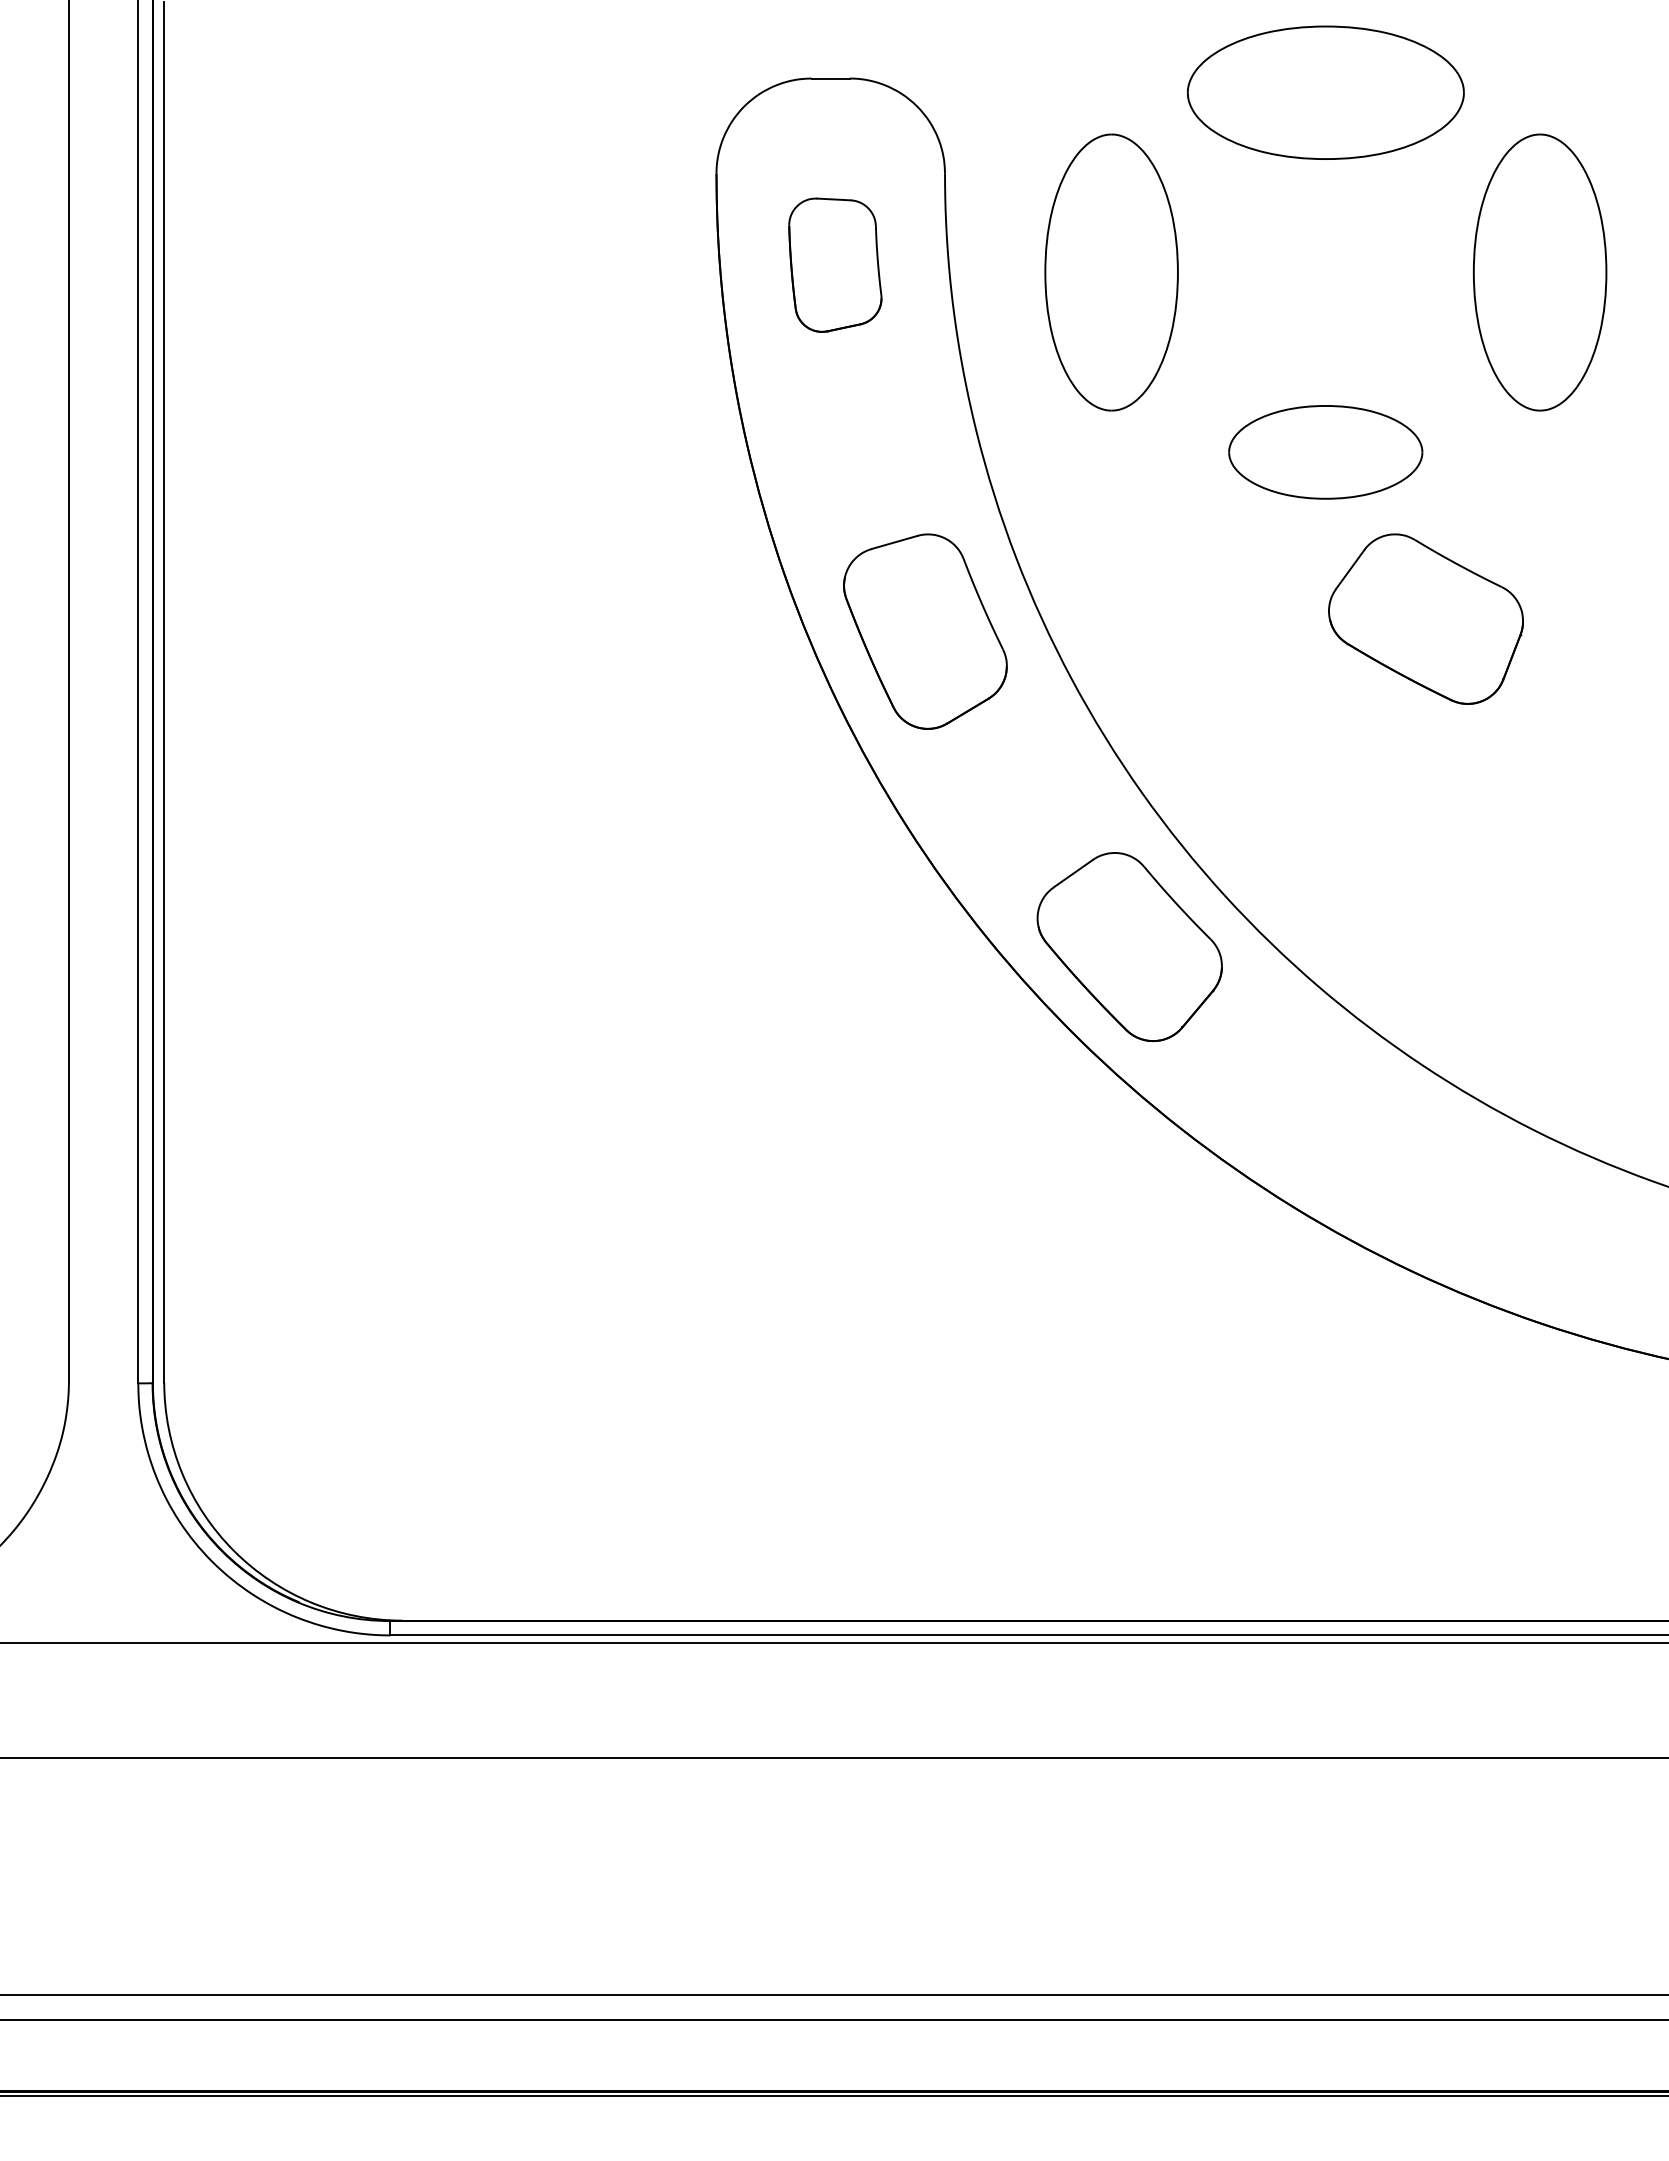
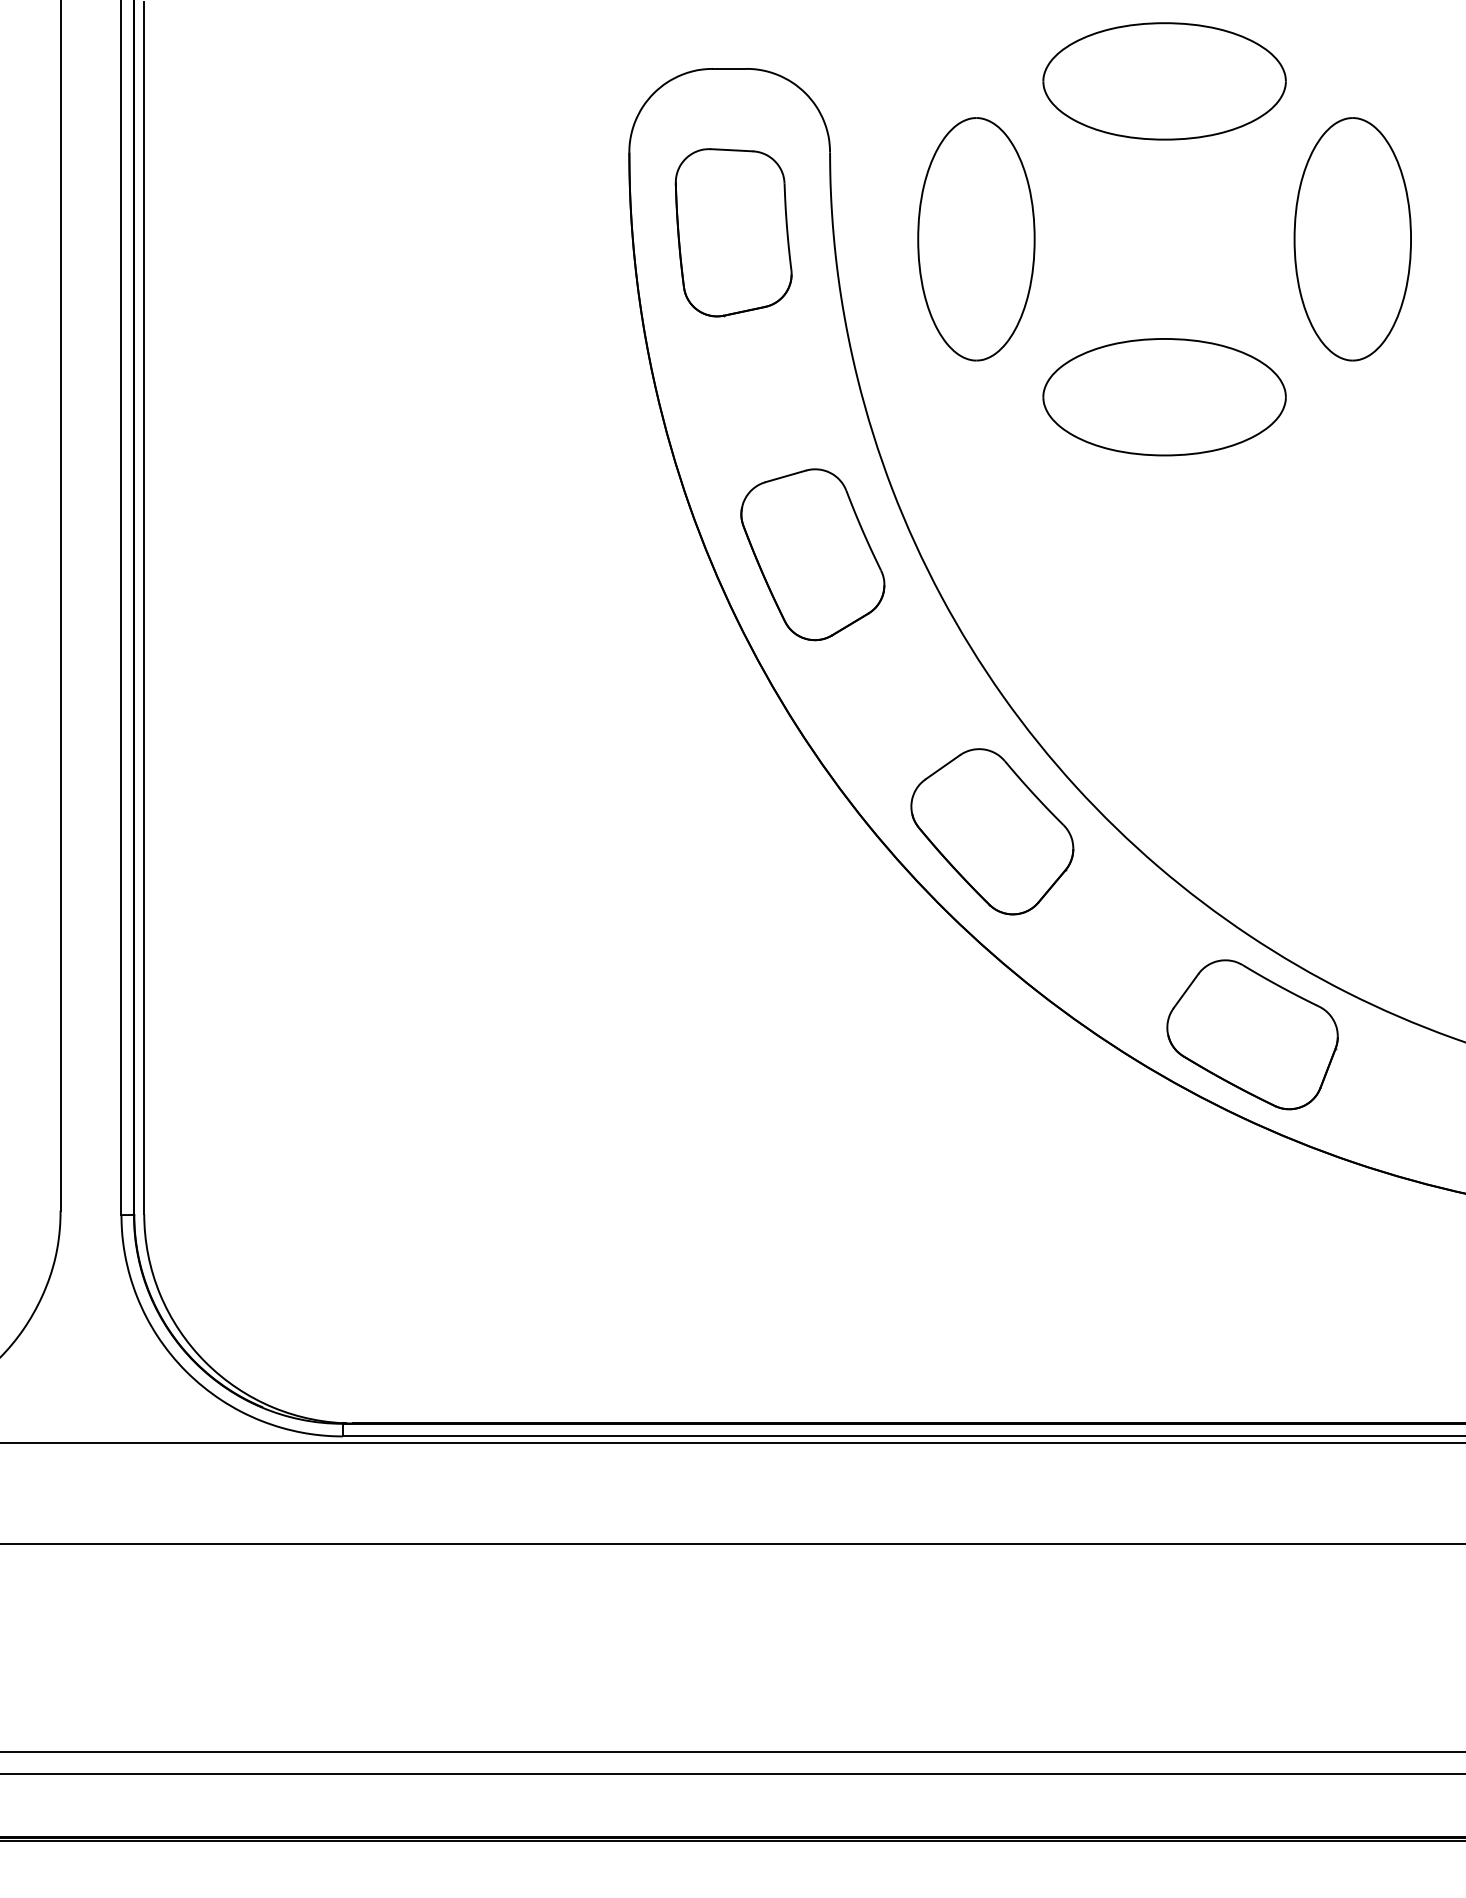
part: (835, 265) -> (733, 233), size x1.43
part: (1325, 452) -> (1164, 397), size x1.43
part: (1425, 618) -> (1252, 1034), moved

